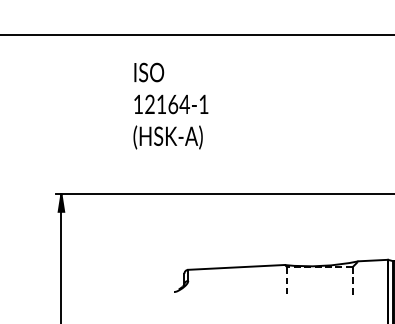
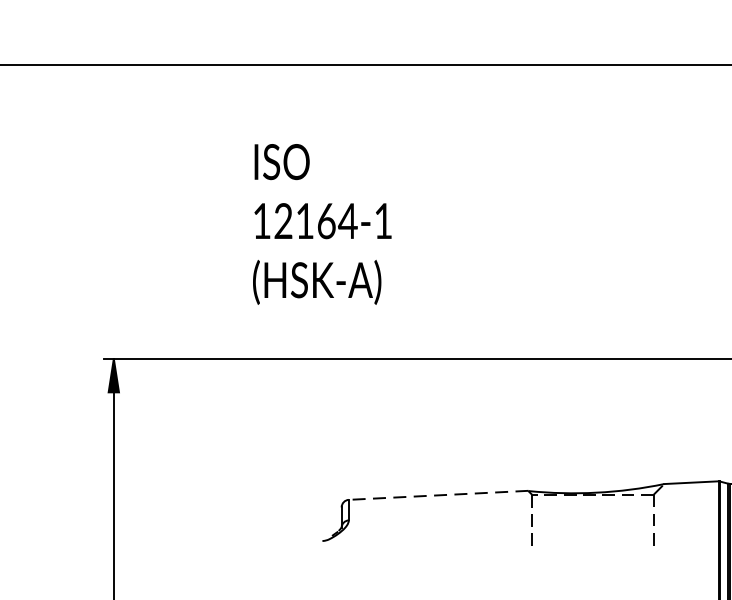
text: (170, 105) -> (321, 223), moved
line: (236, 267) -> (438, 495), solid -> dashed

